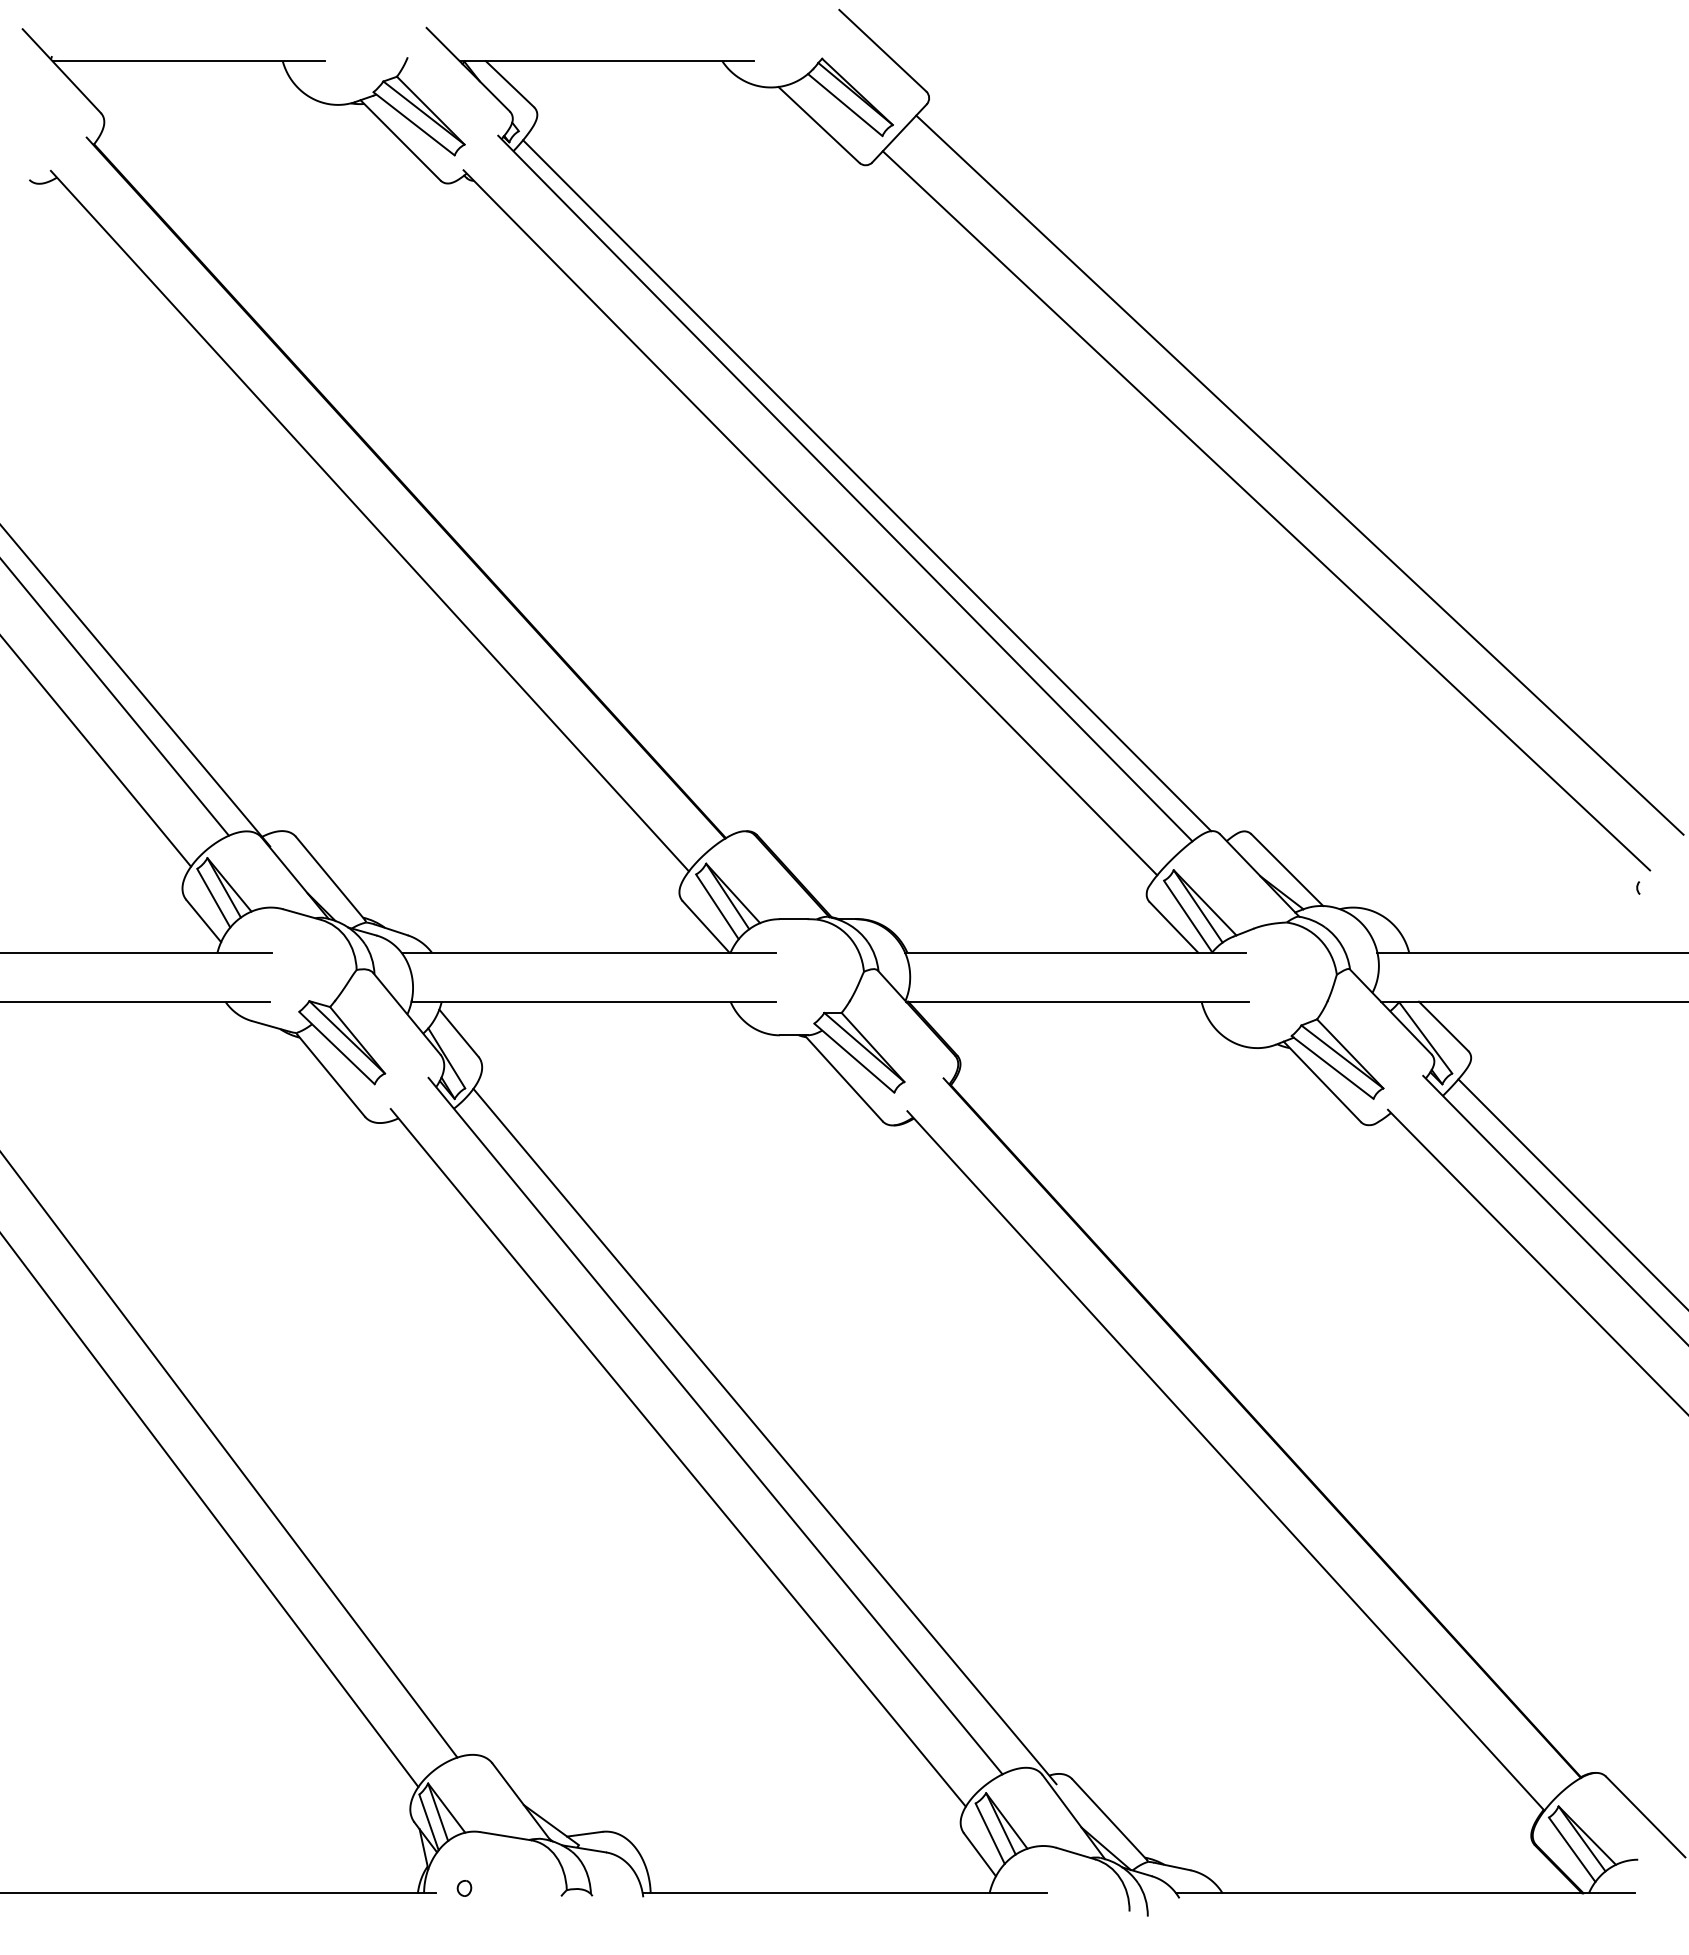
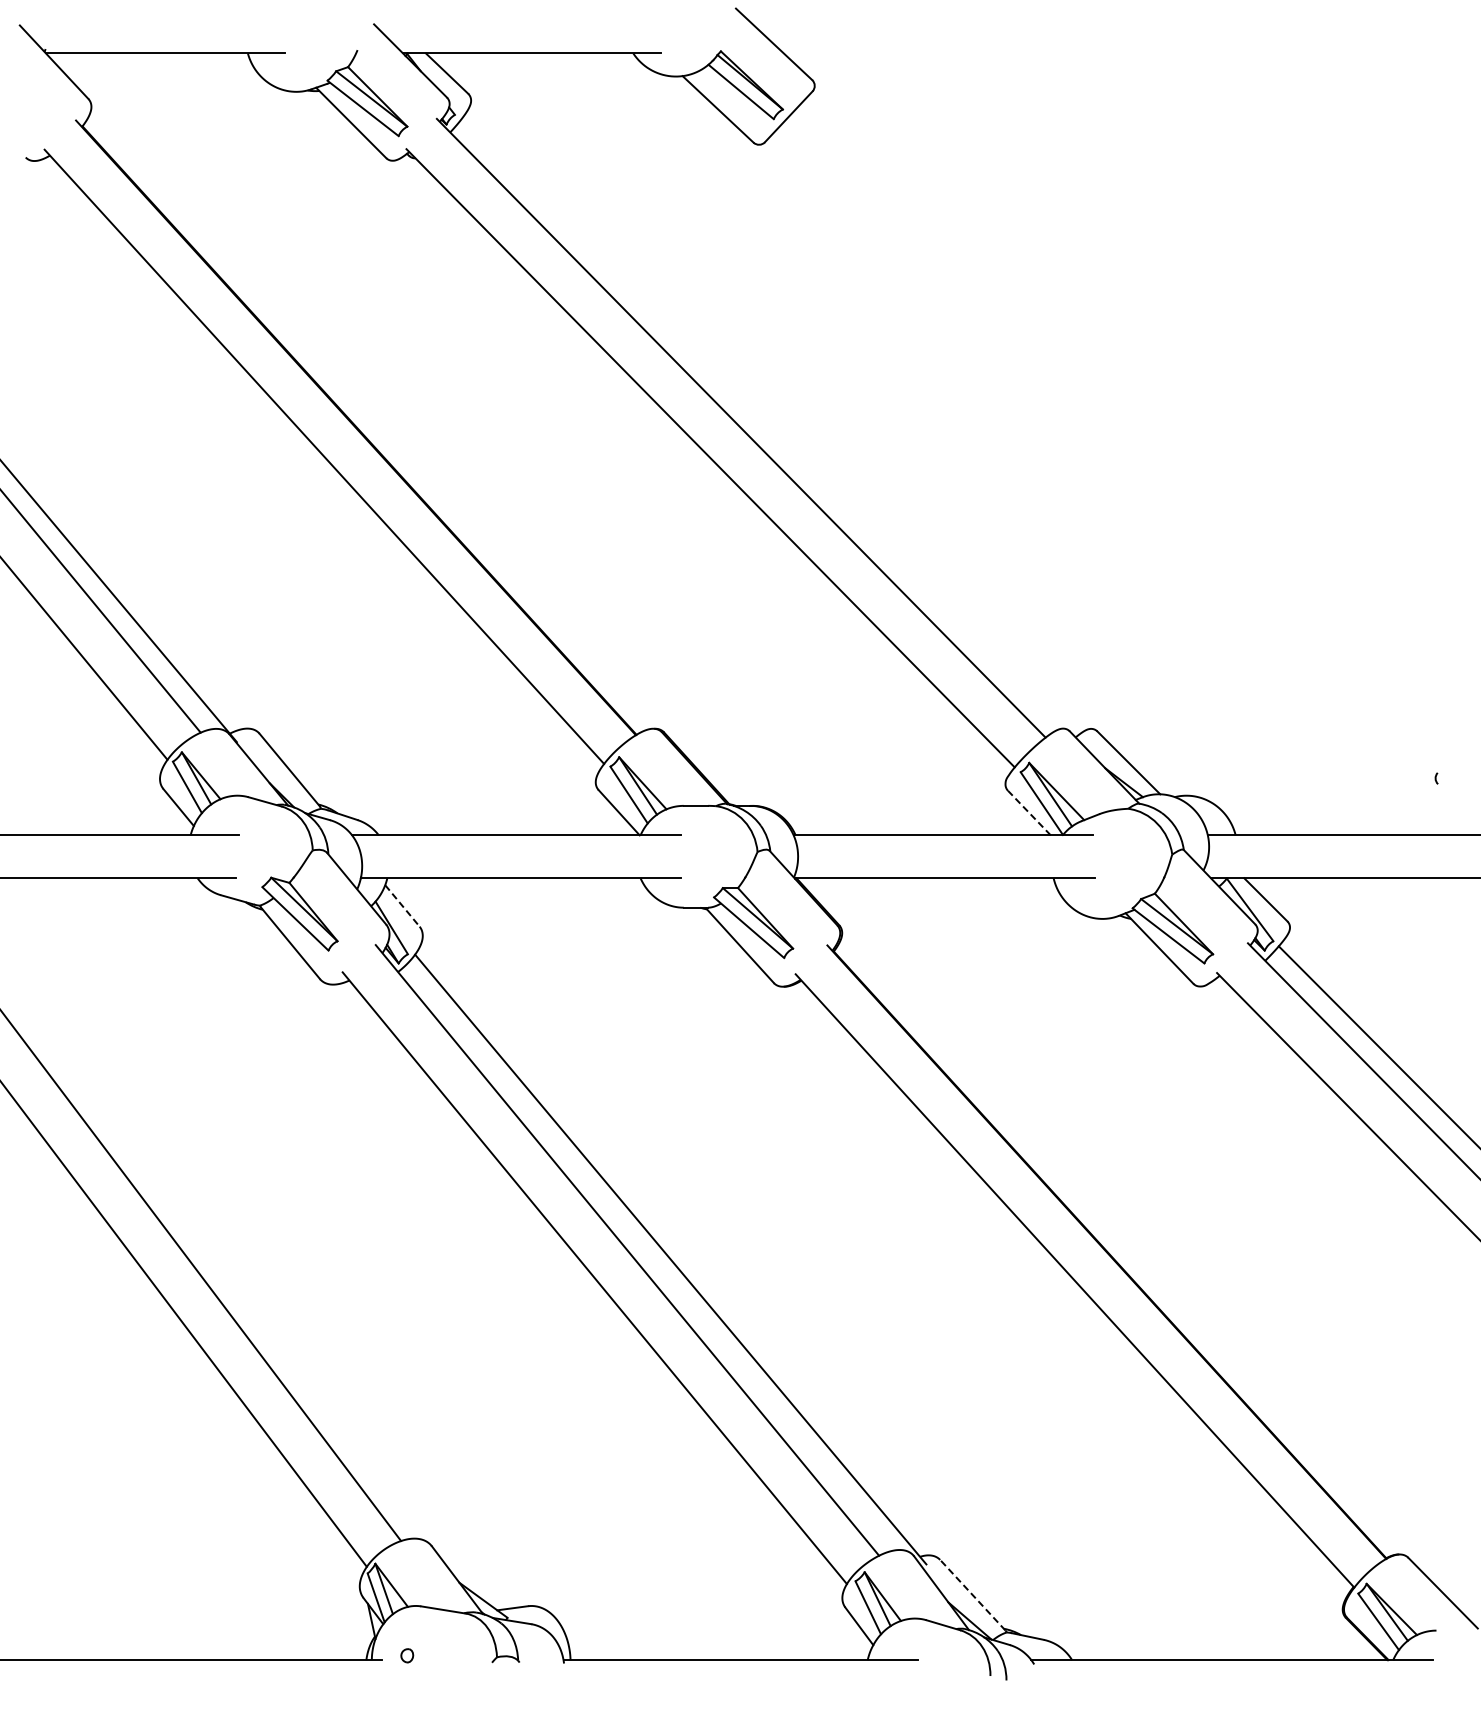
line: (1299, 475) -> (1139, 416), removed
line: (867, 485) -> (760, 425), removed
line: (1266, 510) -> (1110, 447), removed
line: (1174, 927) -> (1029, 813), solid -> dashed
line: (459, 1032) -> (402, 905), solid -> dashed
line: (1109, 1818) -> (972, 1594), solid -> dashed

